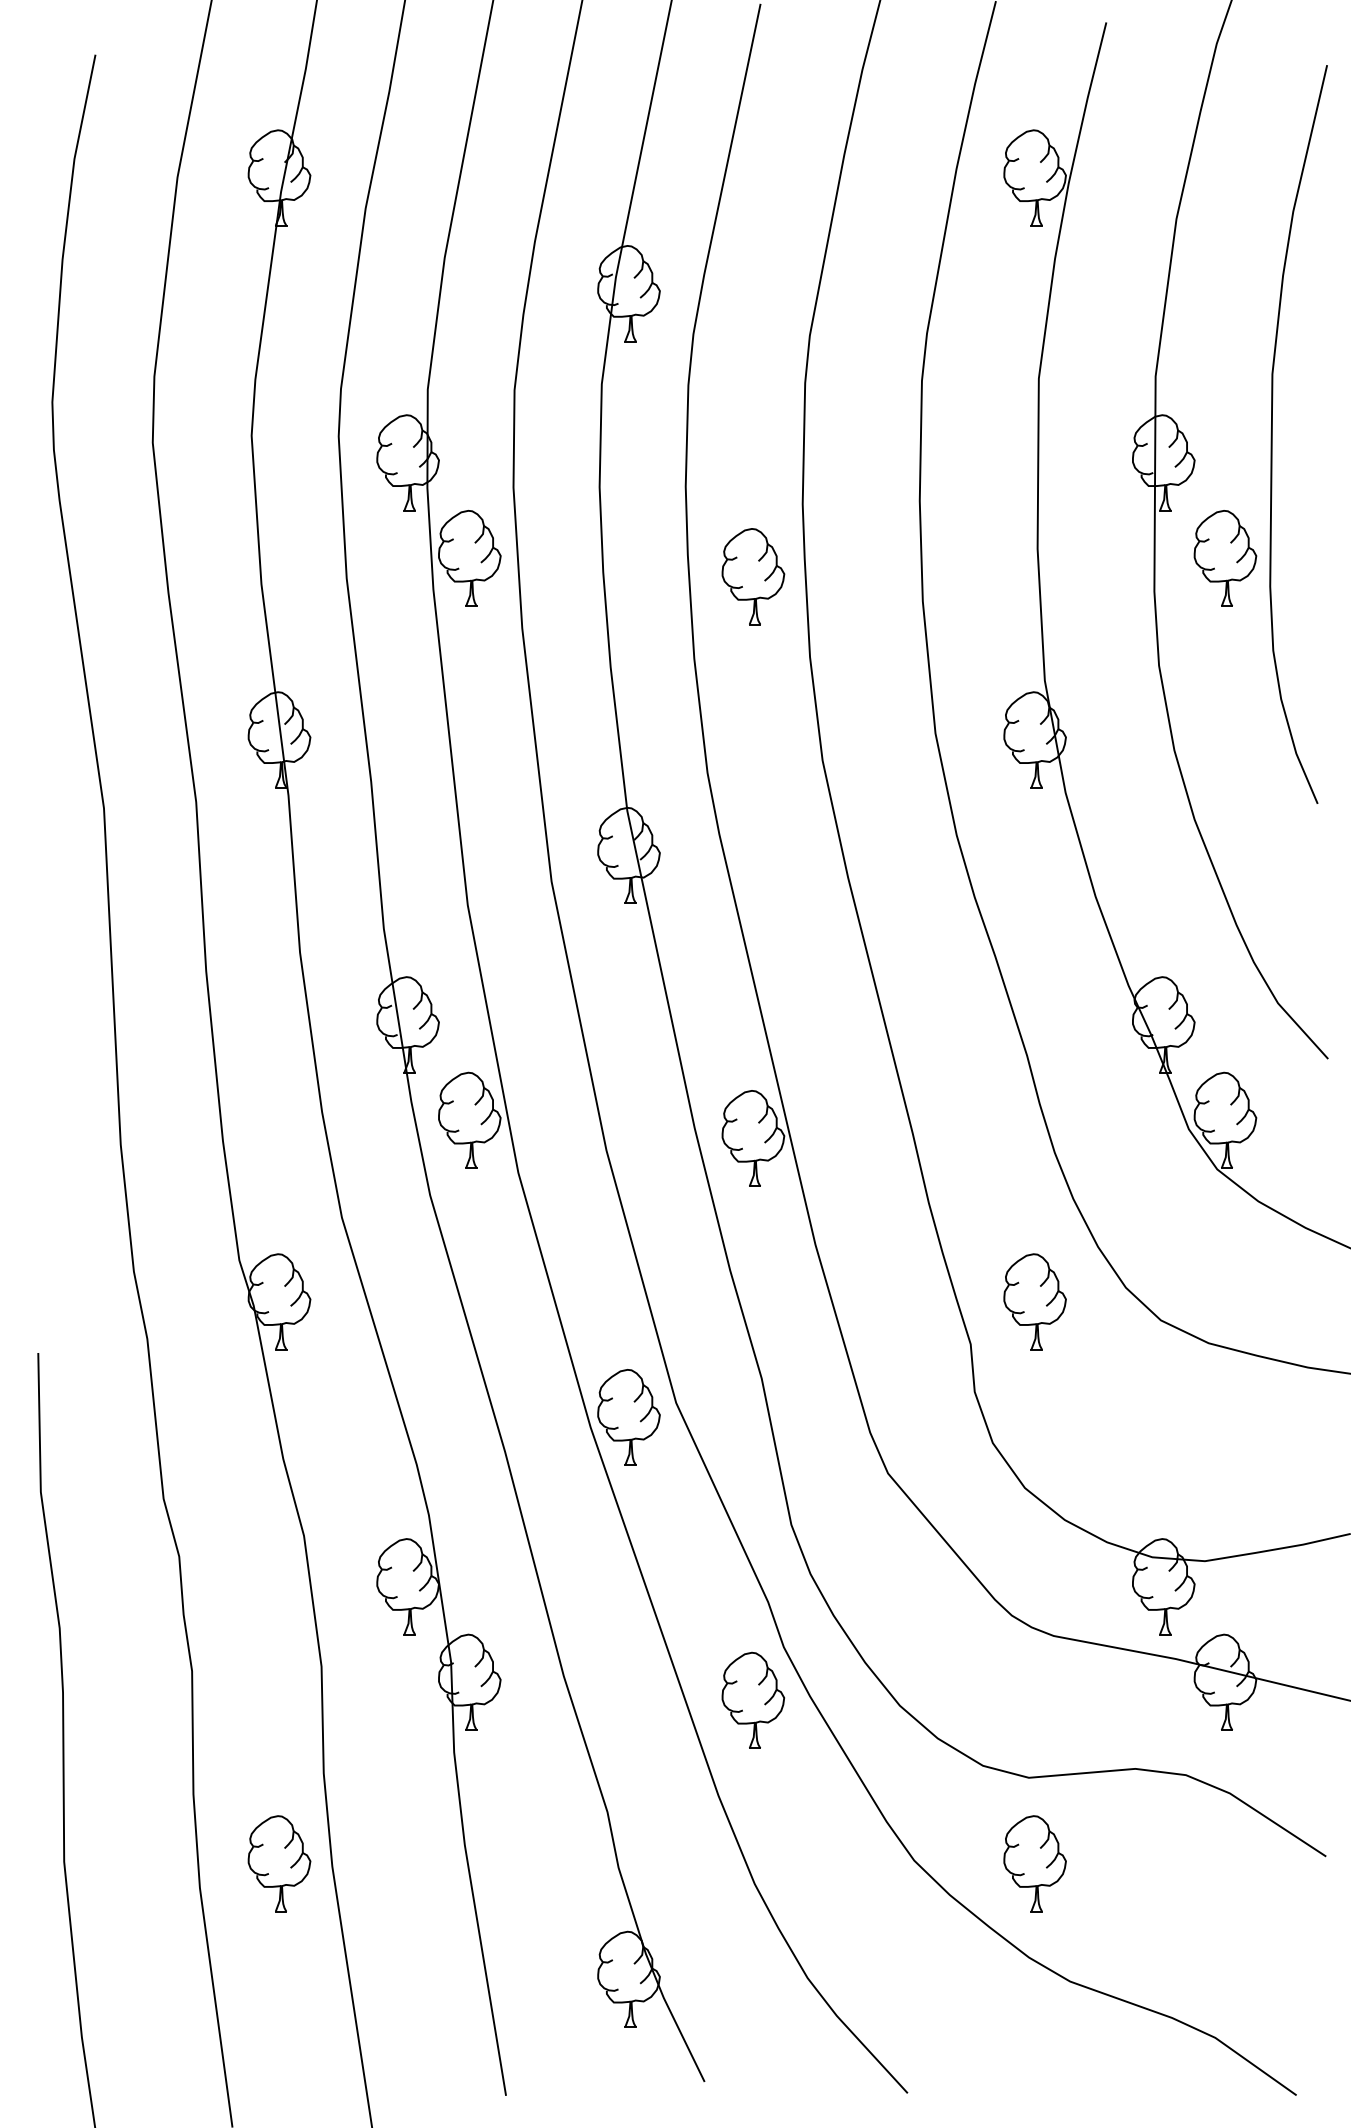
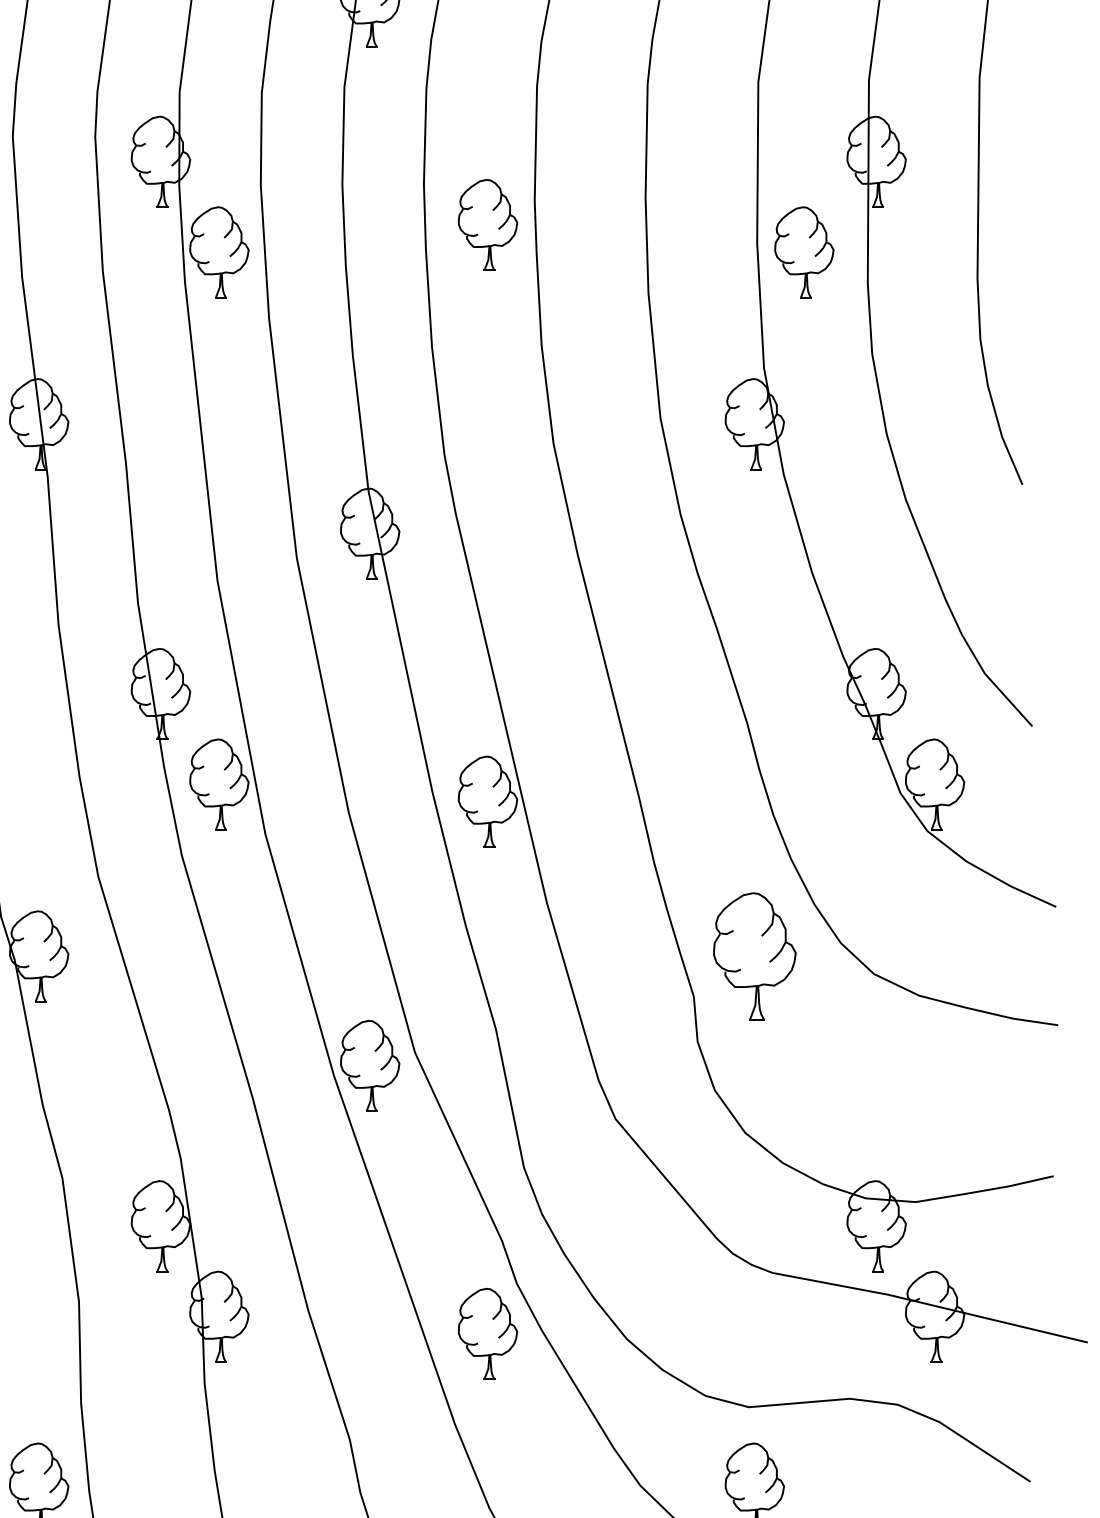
part: (1225, 558) -> (804, 252), moved
part: (753, 576) -> (488, 224), moved
part: (1034, 1301) -> (754, 956), size x1.4

